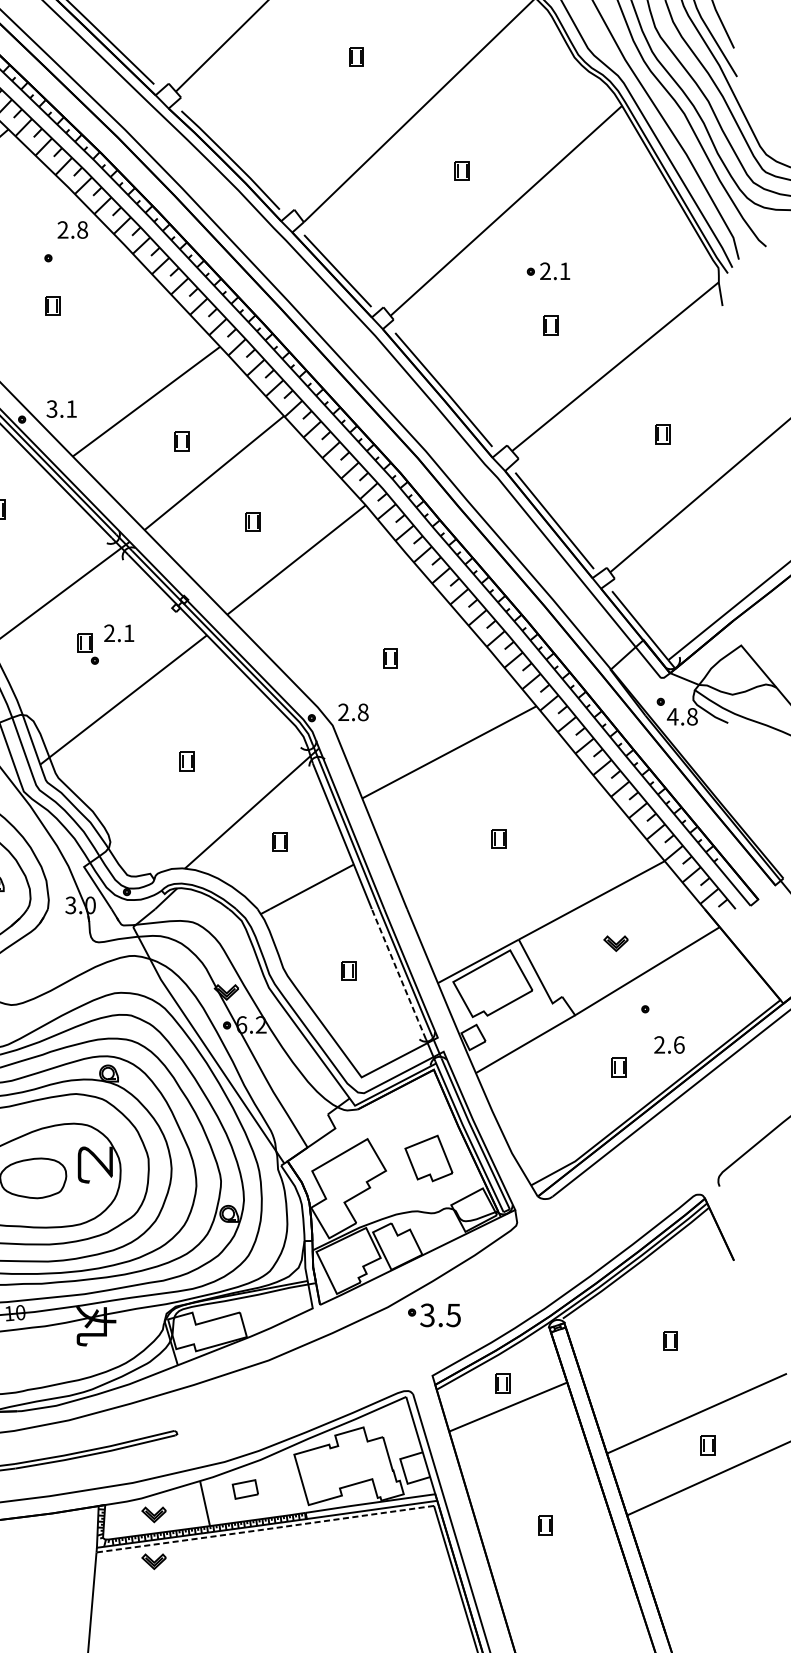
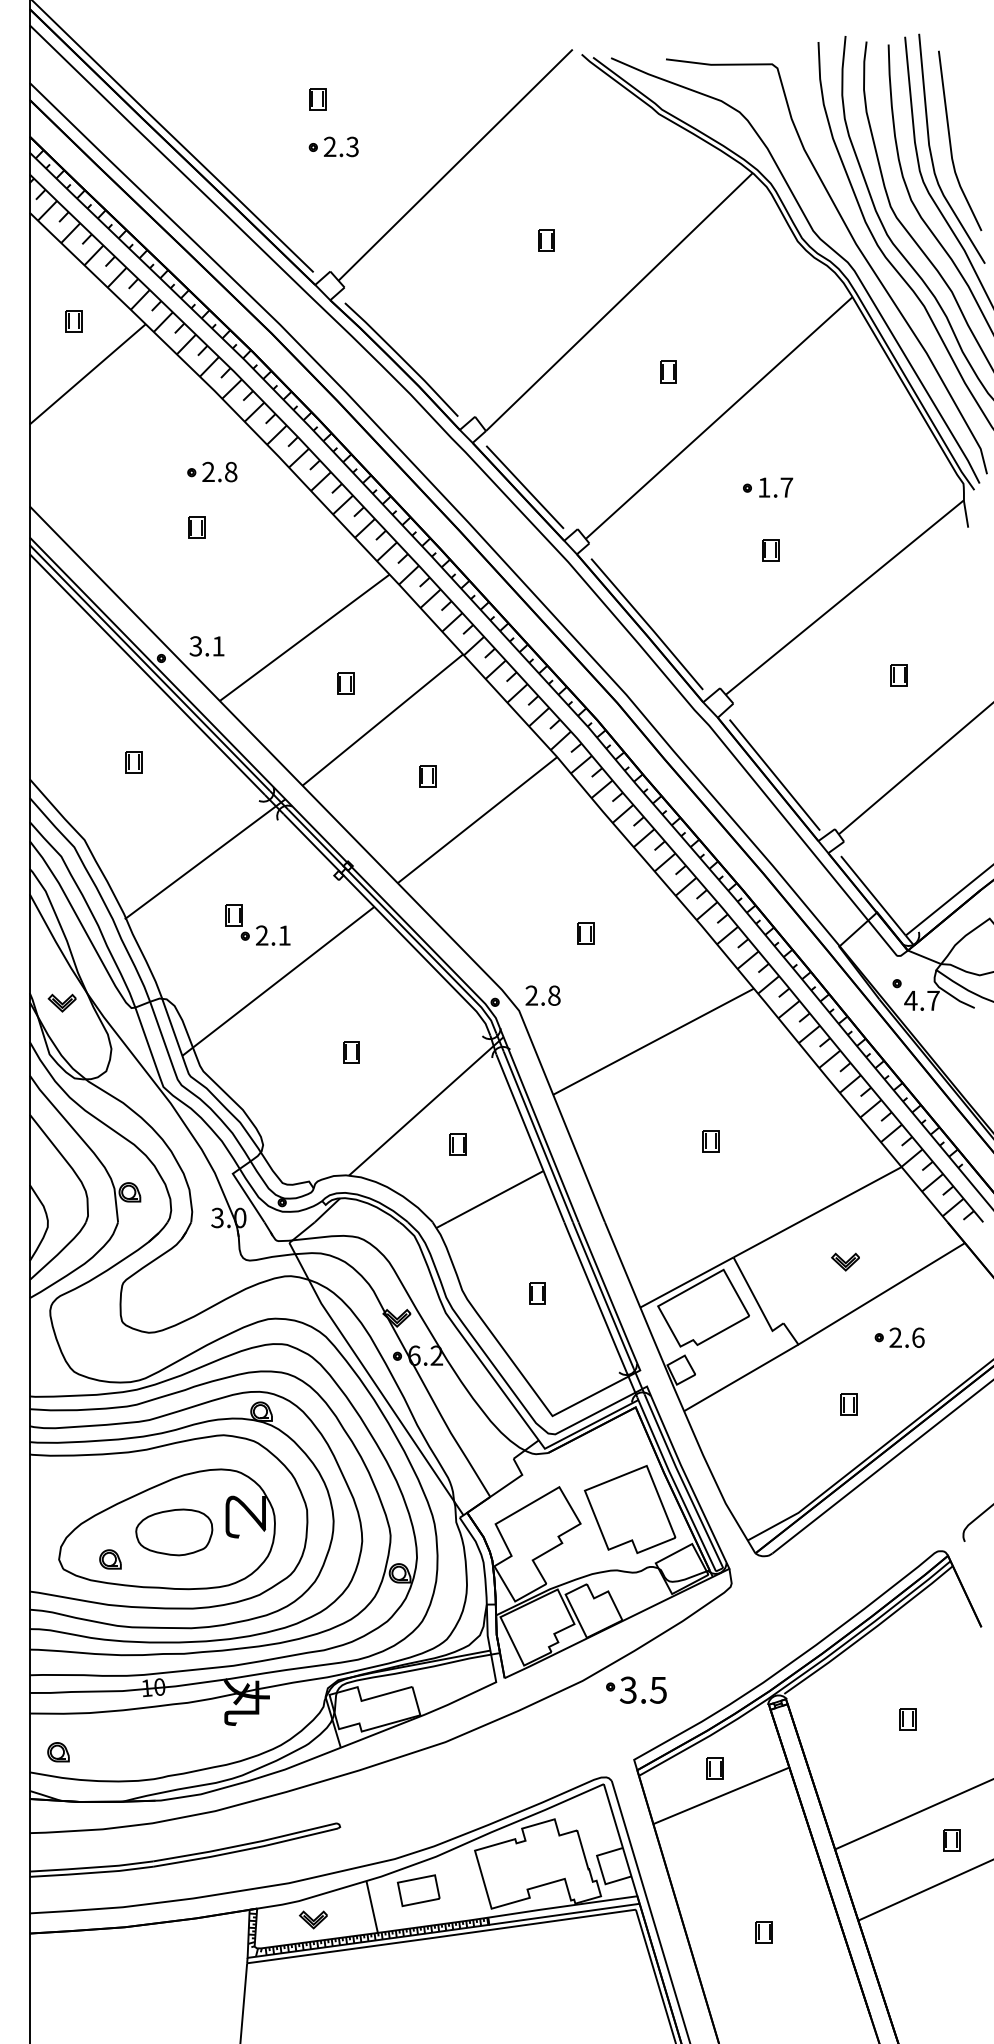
text: (72, 229) -> (219, 471), moved
text: (555, 271) -> (775, 487), 2.1 -> 1.7
text: (119, 633) -> (273, 935), moved
text: (692, 716) -> (933, 1000), 4.8 -> 4.7
line: (398, 973) -> (595, 1296), dashed -> solid
text: (668, 1044) -> (906, 1337), moved
part: (428, 1158) -> (629, 1509), size x1.67
part: (245, 1489) -> (418, 1890), size x1.43
line: (265, 1529) -> (441, 1936), dashed -> solid
part: (154, 1561) -> (313, 1973), removed

